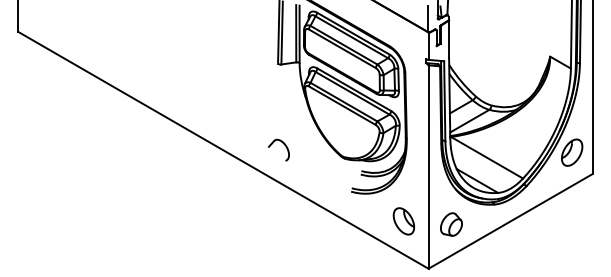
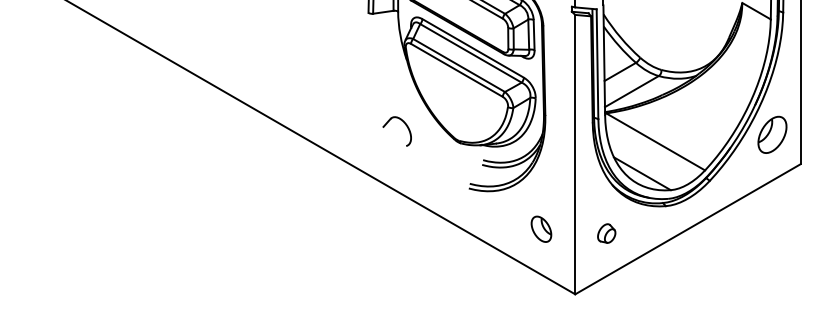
part: (283, 144) -> (403, 123), moved
part: (403, 221) -> (540, 229), size x0.7
part: (451, 224) -> (606, 233), size x0.6

